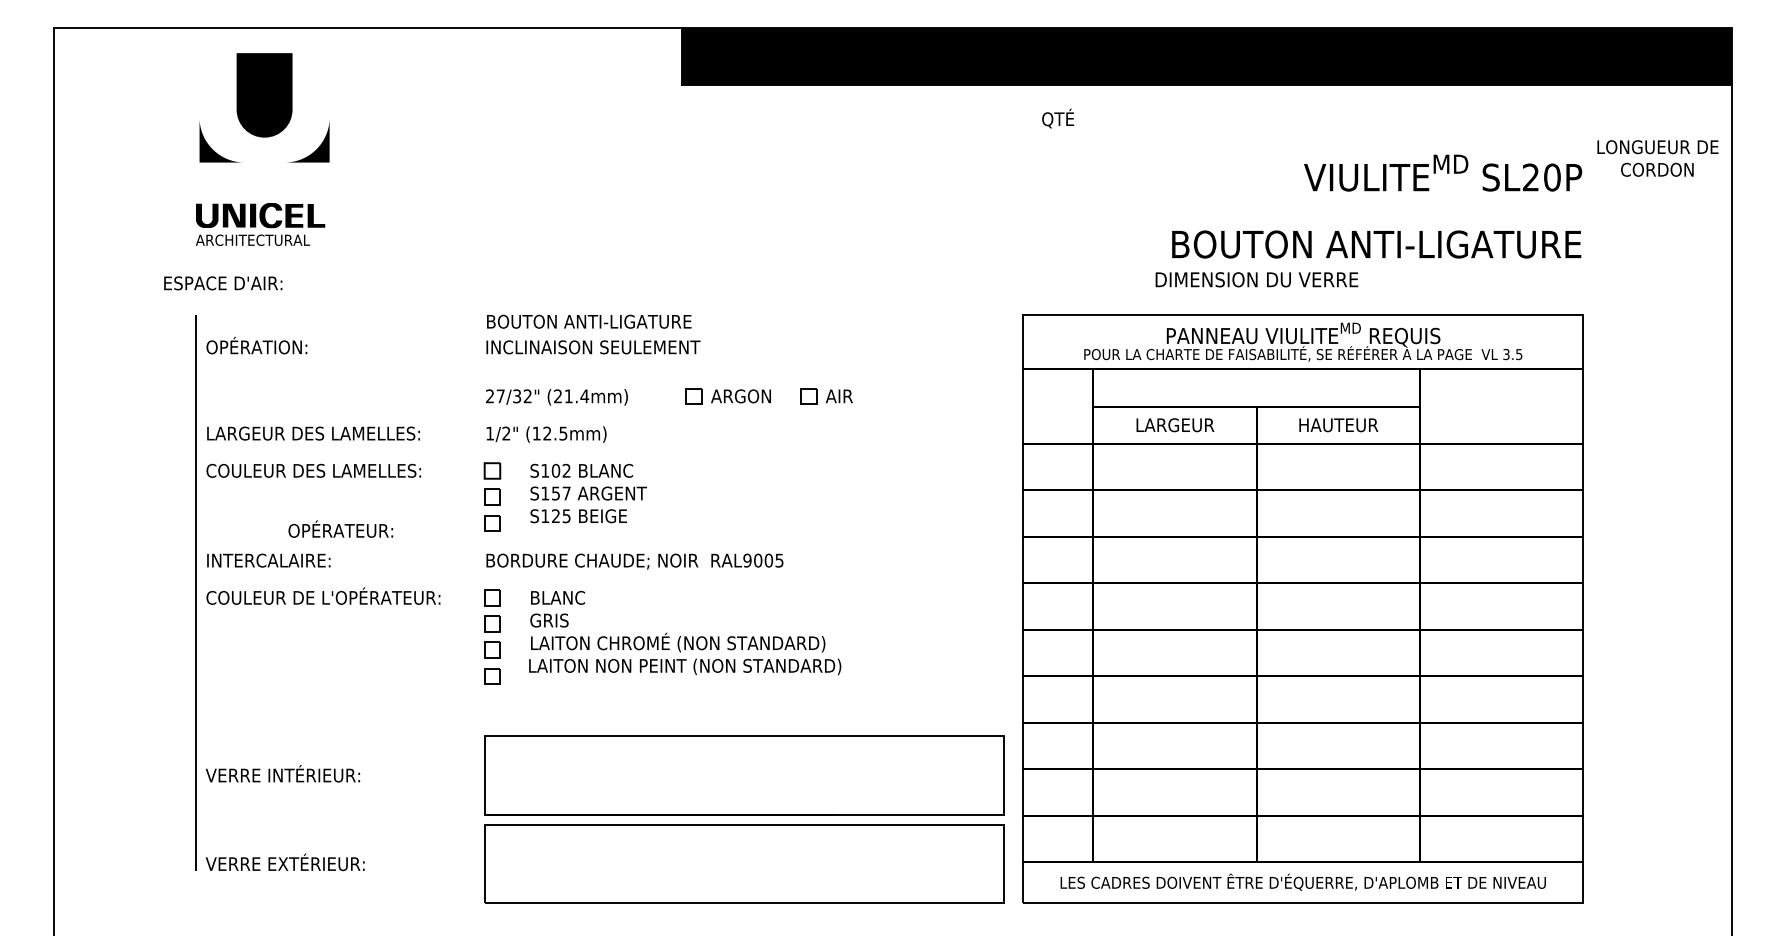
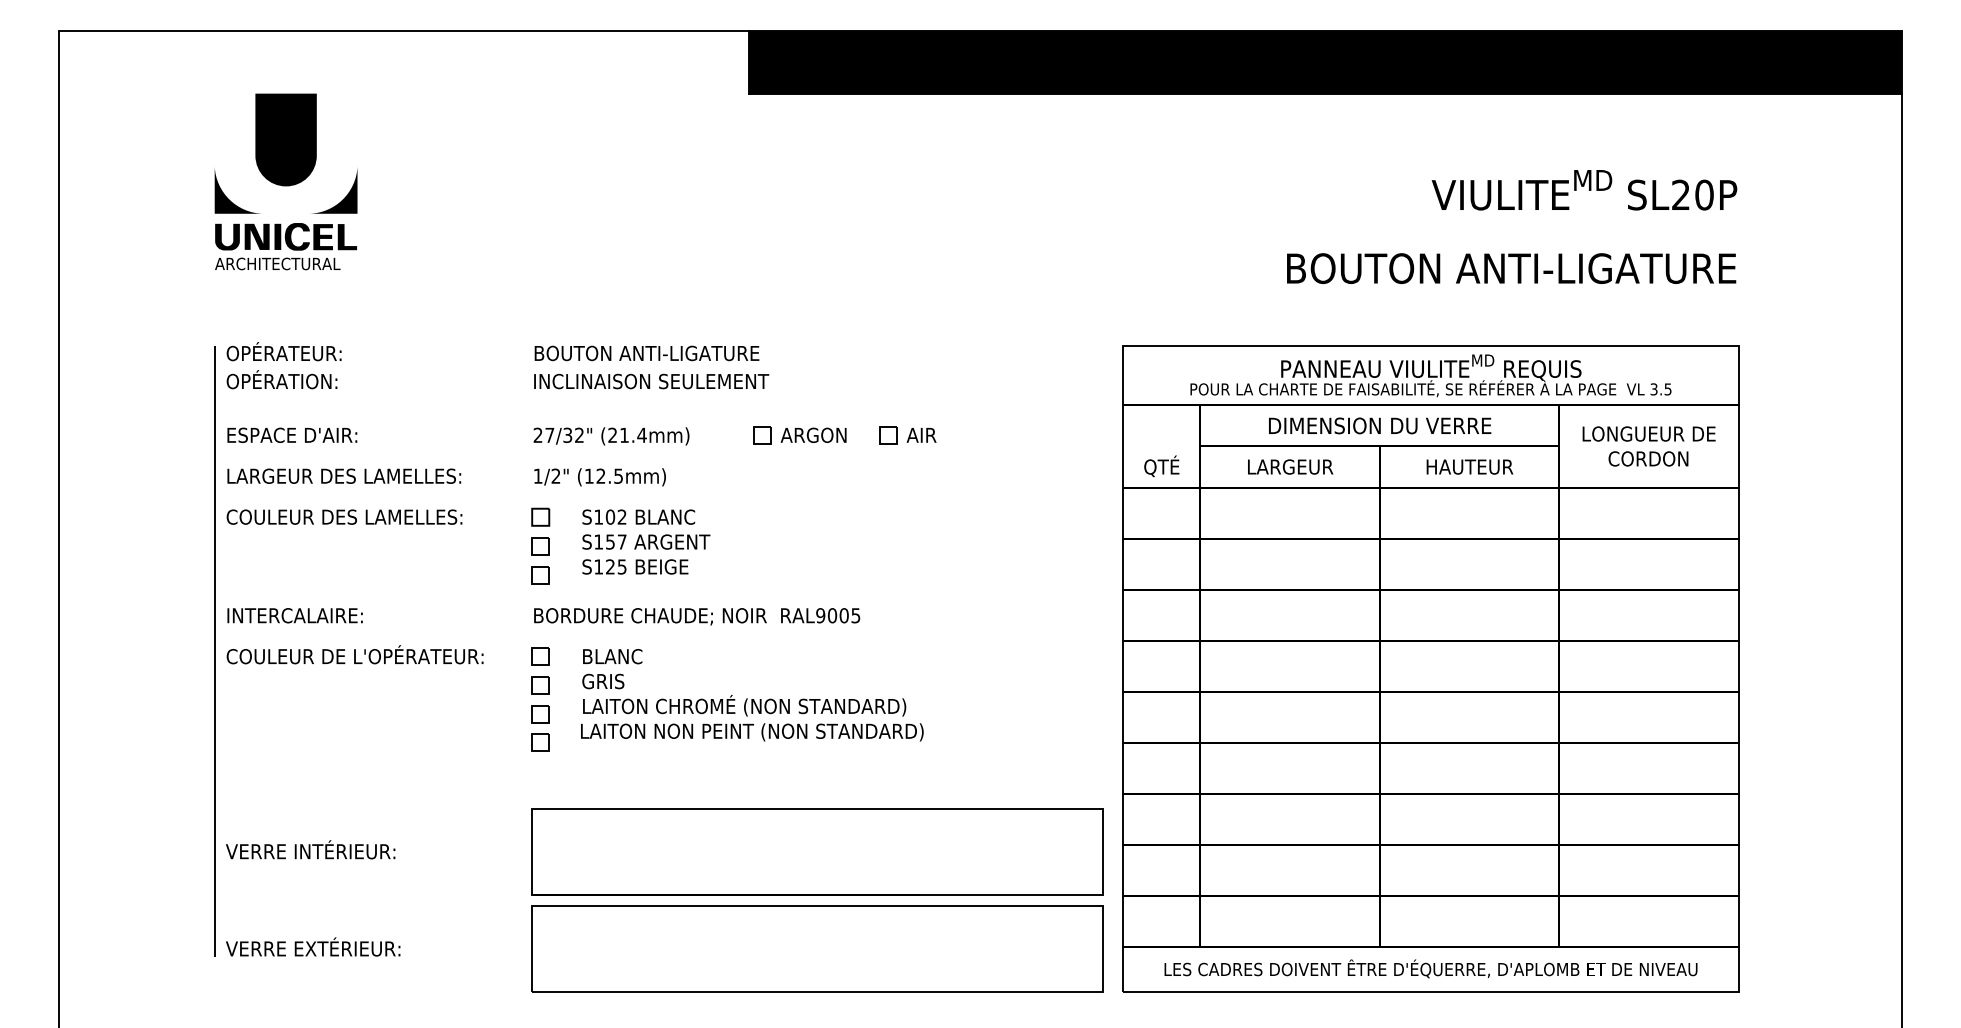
part: (264, 107) -> (286, 153), moved
text: (1058, 118) -> (1162, 466), moved
text: (1657, 158) -> (1648, 446), moved
text: (1256, 279) -> (1379, 425), moved
text: (223, 283) -> (292, 435), moved
text: (340, 528) -> (283, 350), moved

